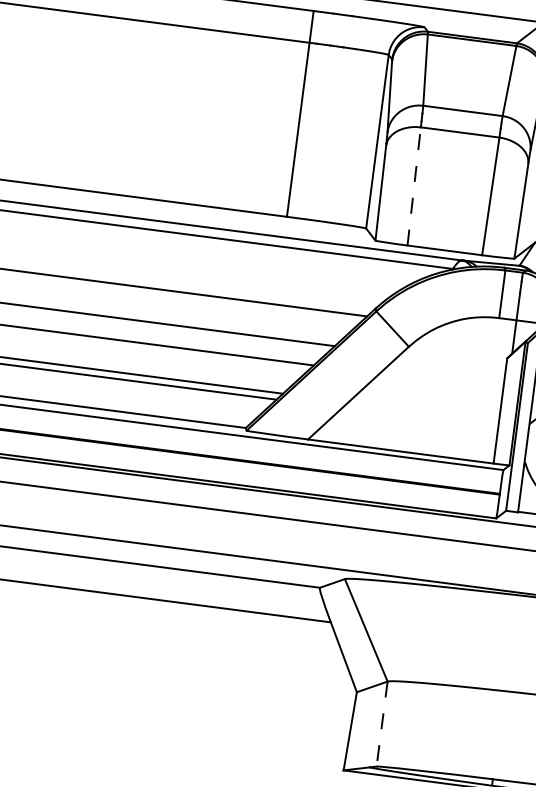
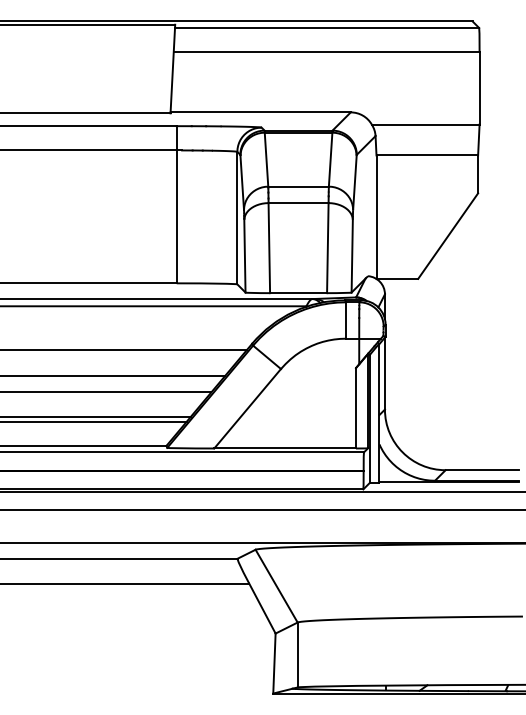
line: (414, 185) -> (269, 247), dashed -> solid
line: (381, 724) -> (297, 655), dashed -> solid

